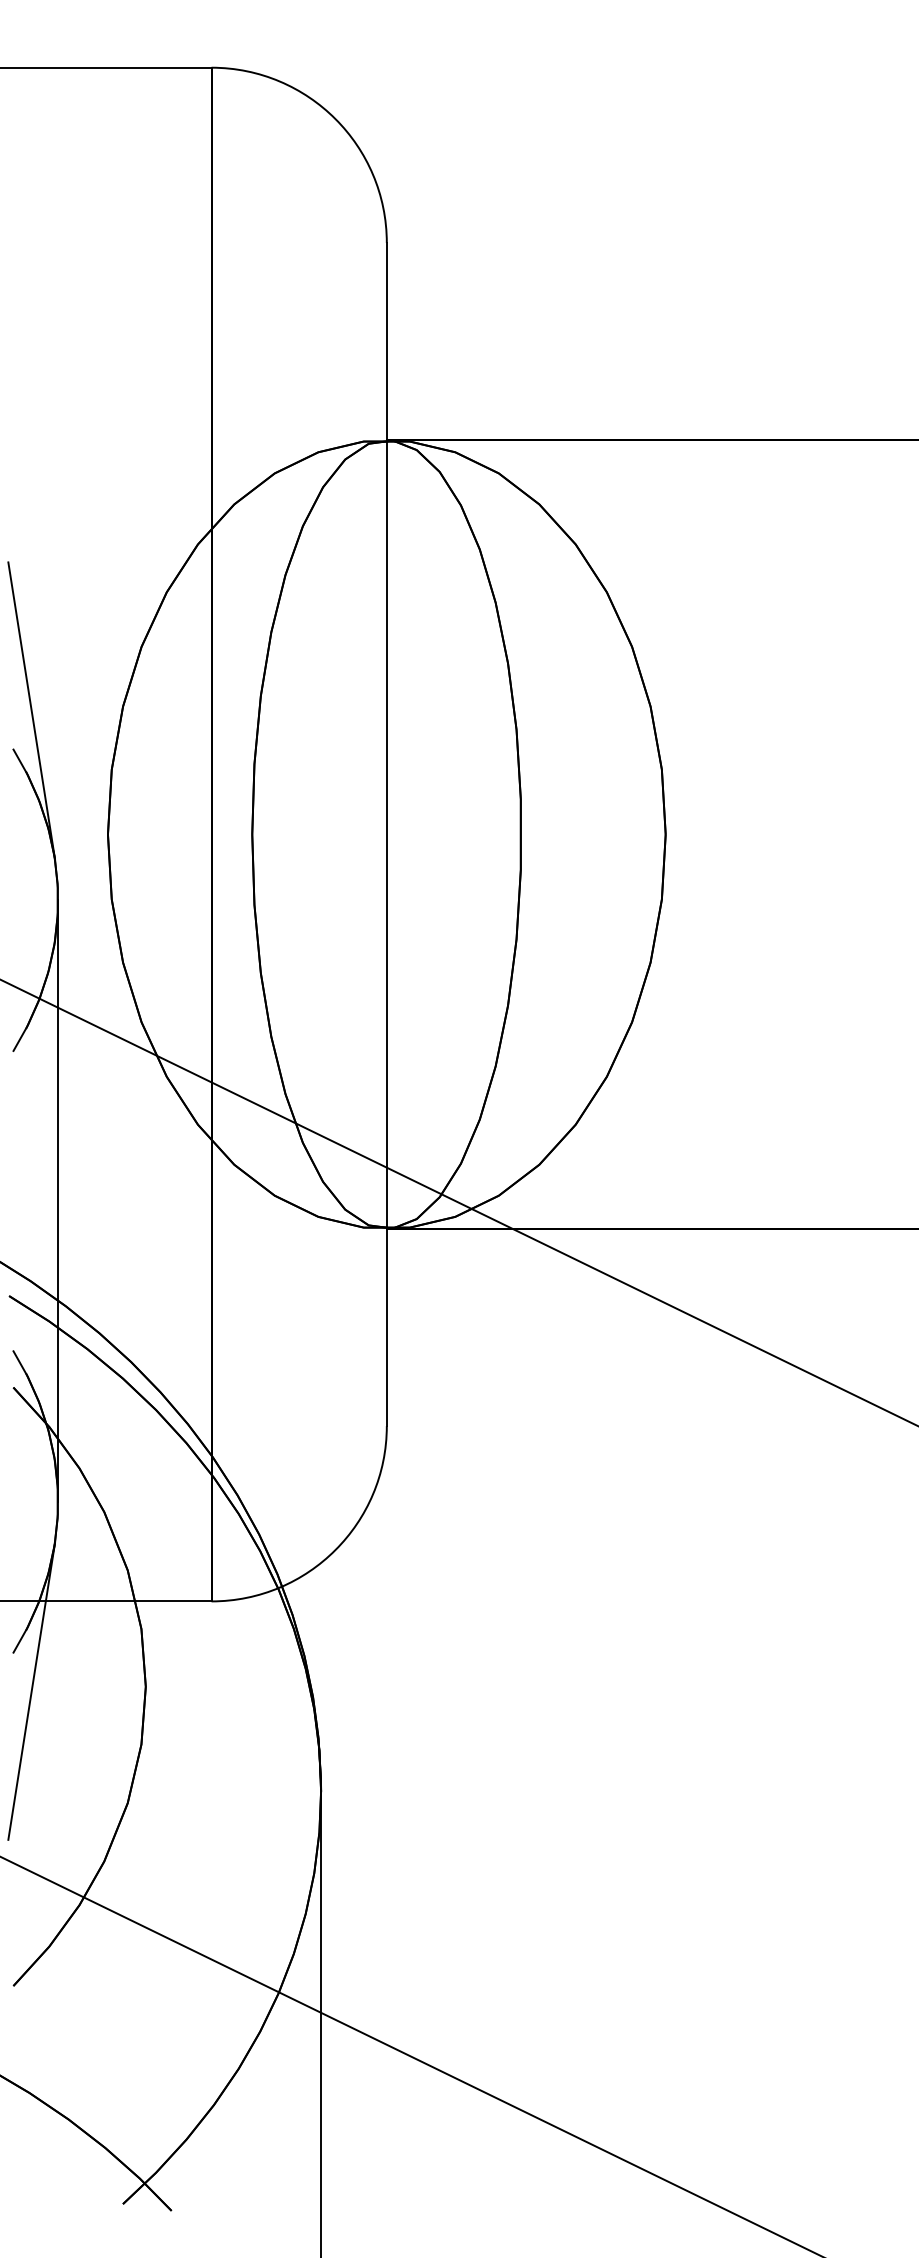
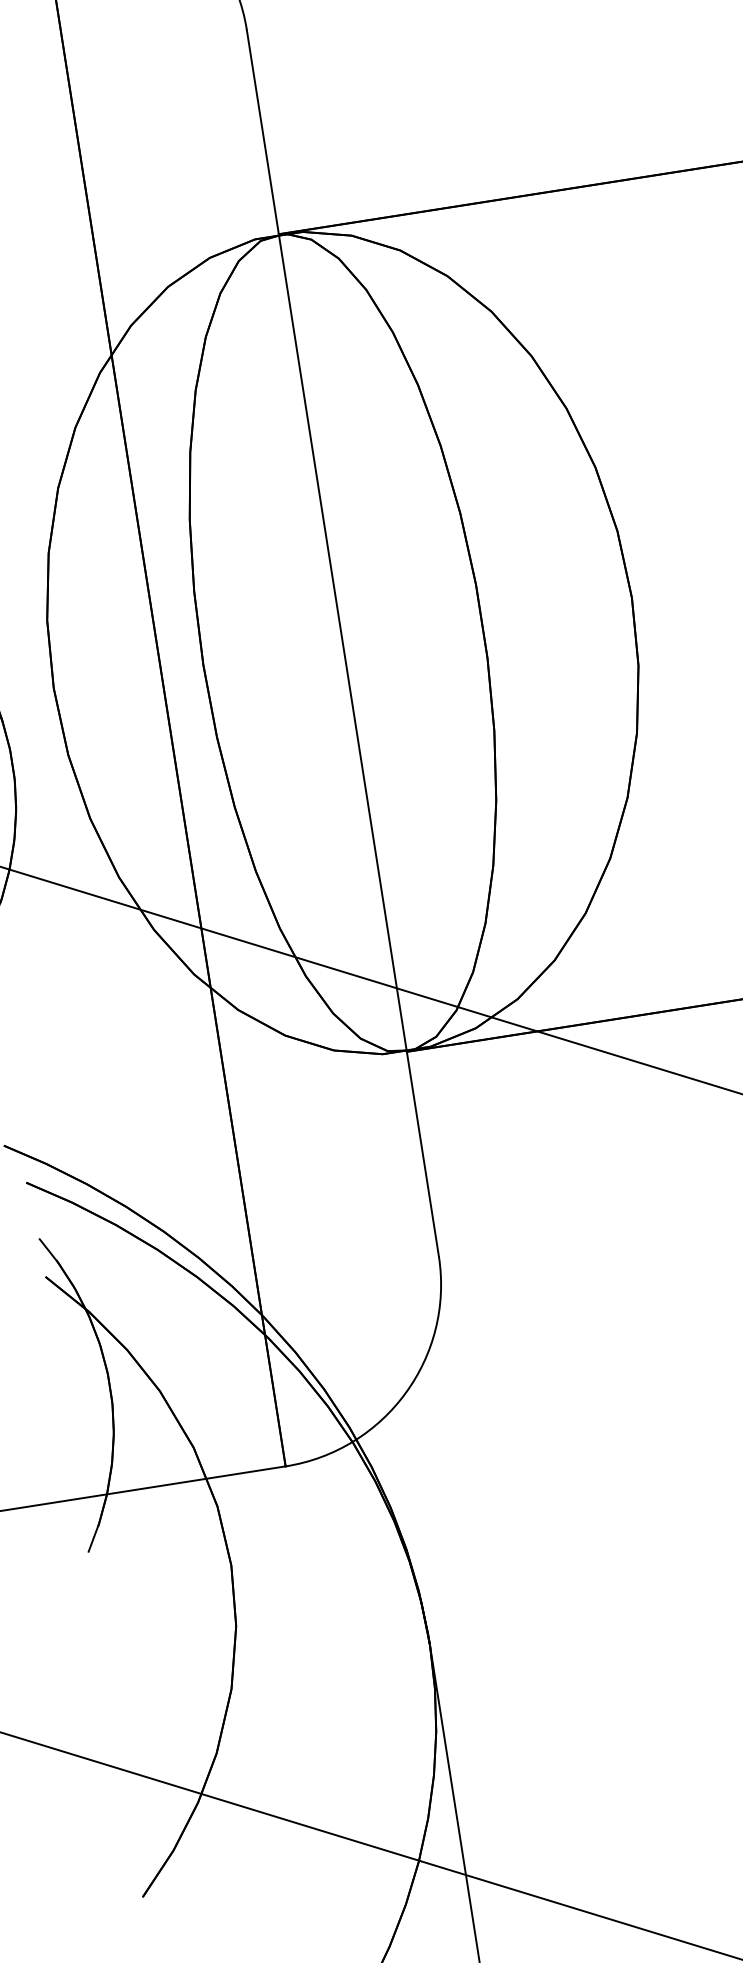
line: (58, 1200) -> (61, 1075), removed
line: (31, 1691) -> (113, 1589), removed

